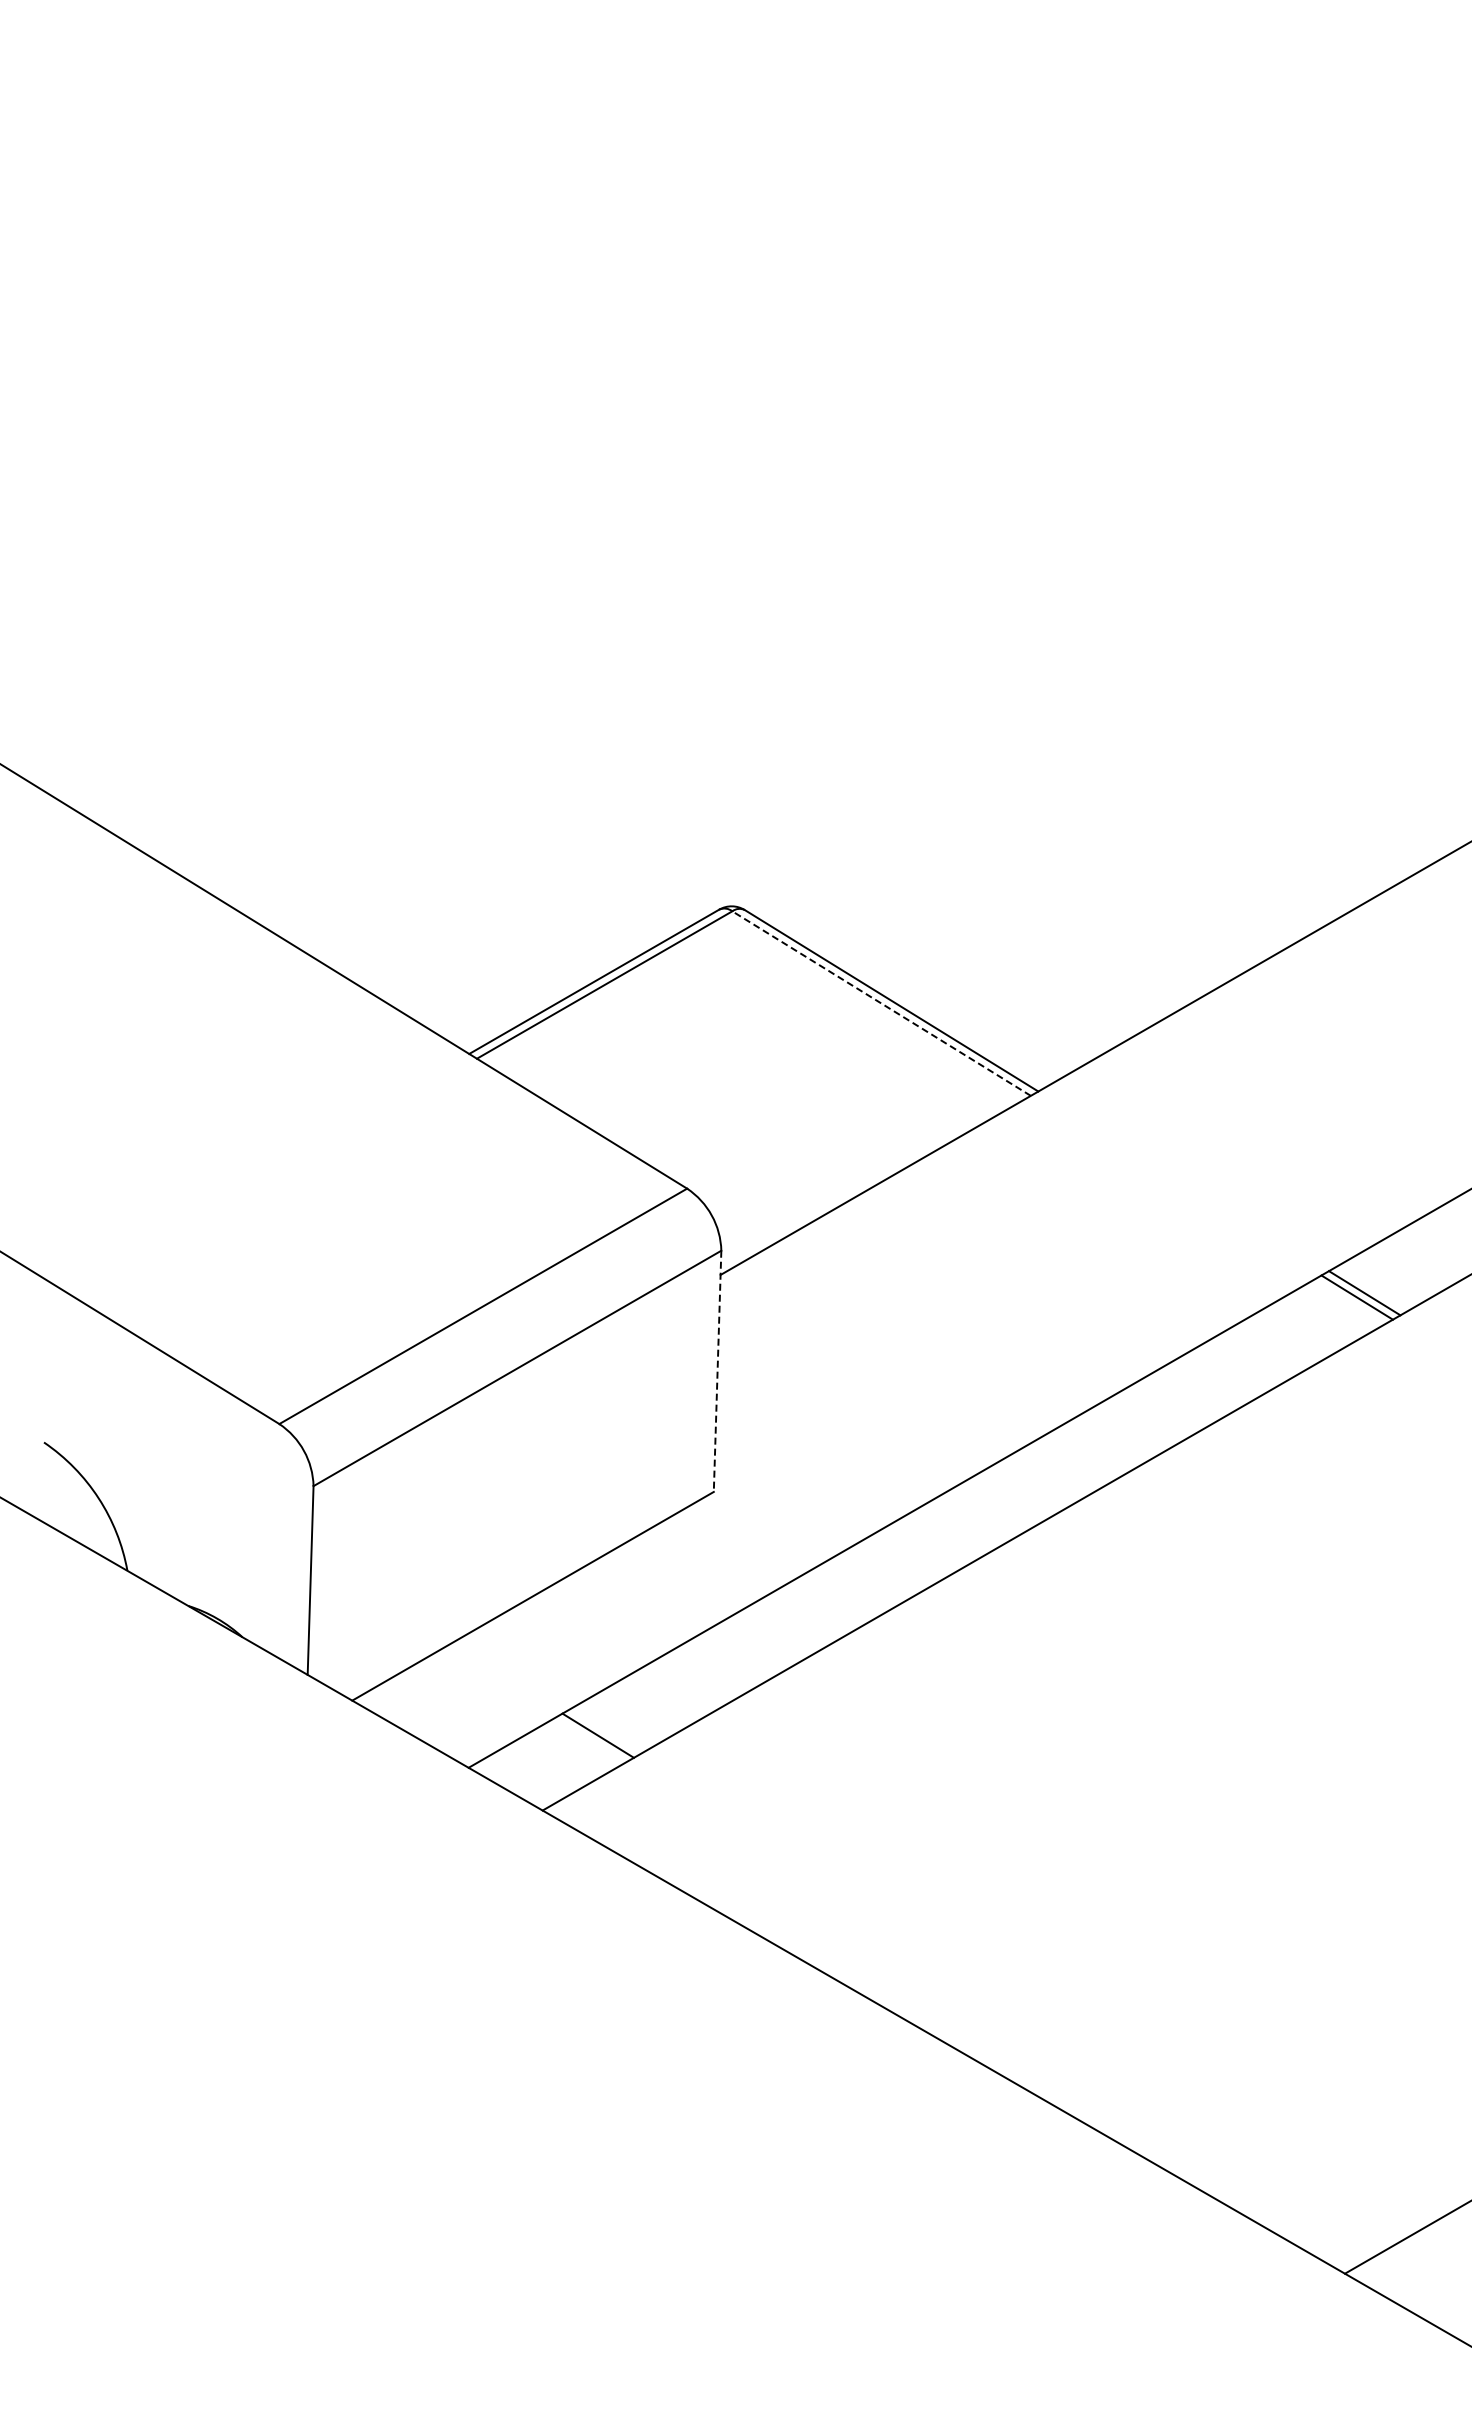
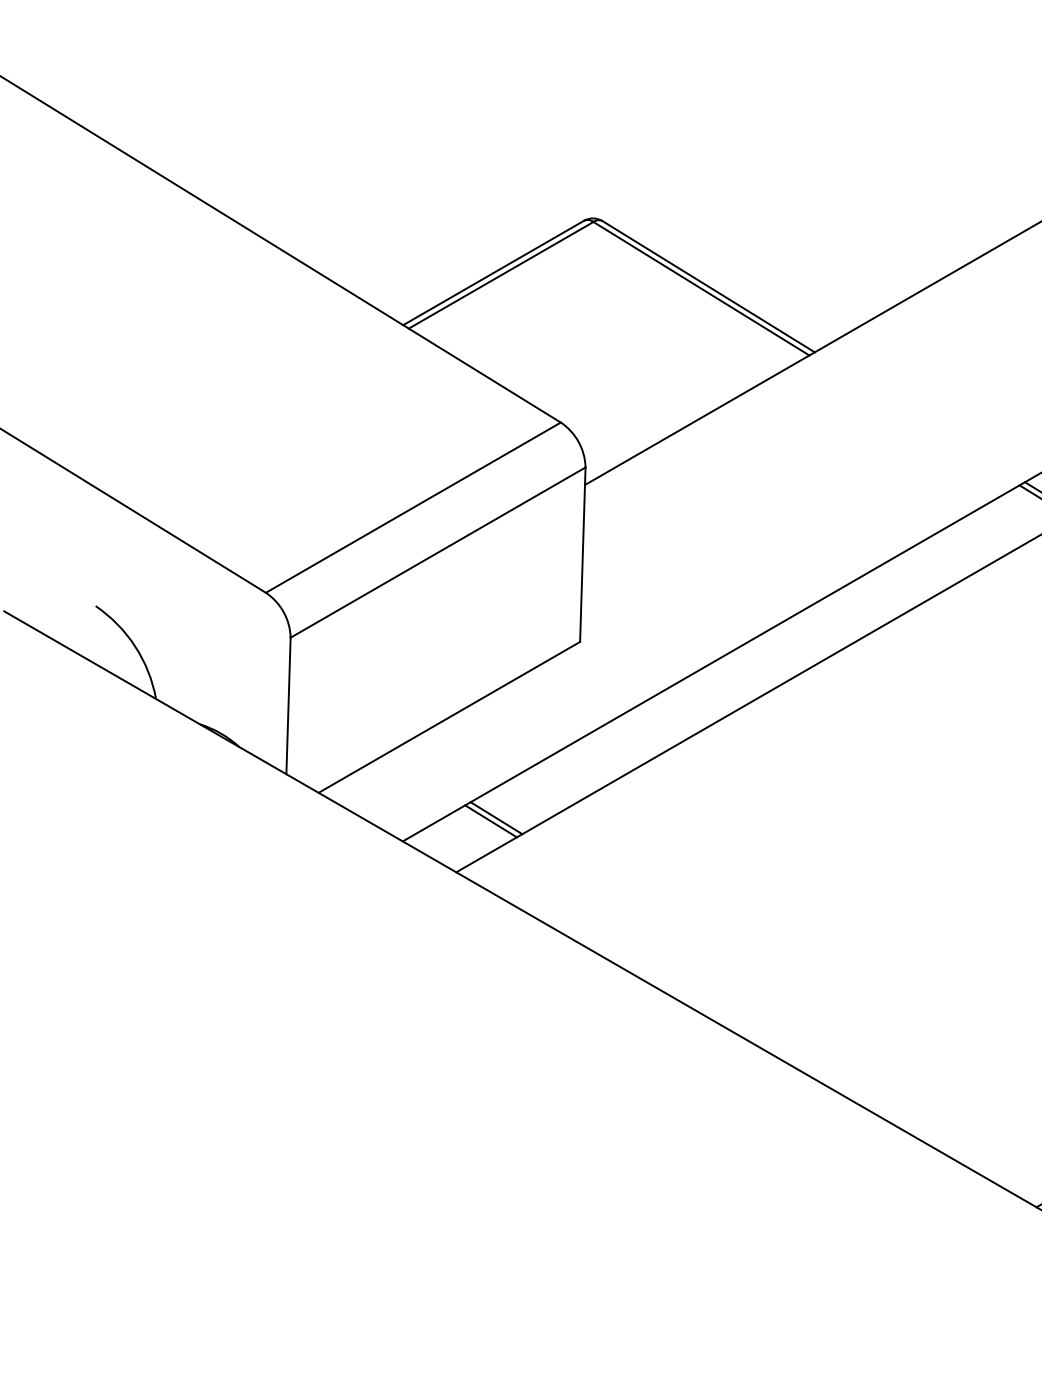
line: (881, 1003) -> (701, 288), dashed -> solid
line: (717, 1371) -> (582, 554), dashed -> solid
line: (590, 1740) -> (490, 821), added

